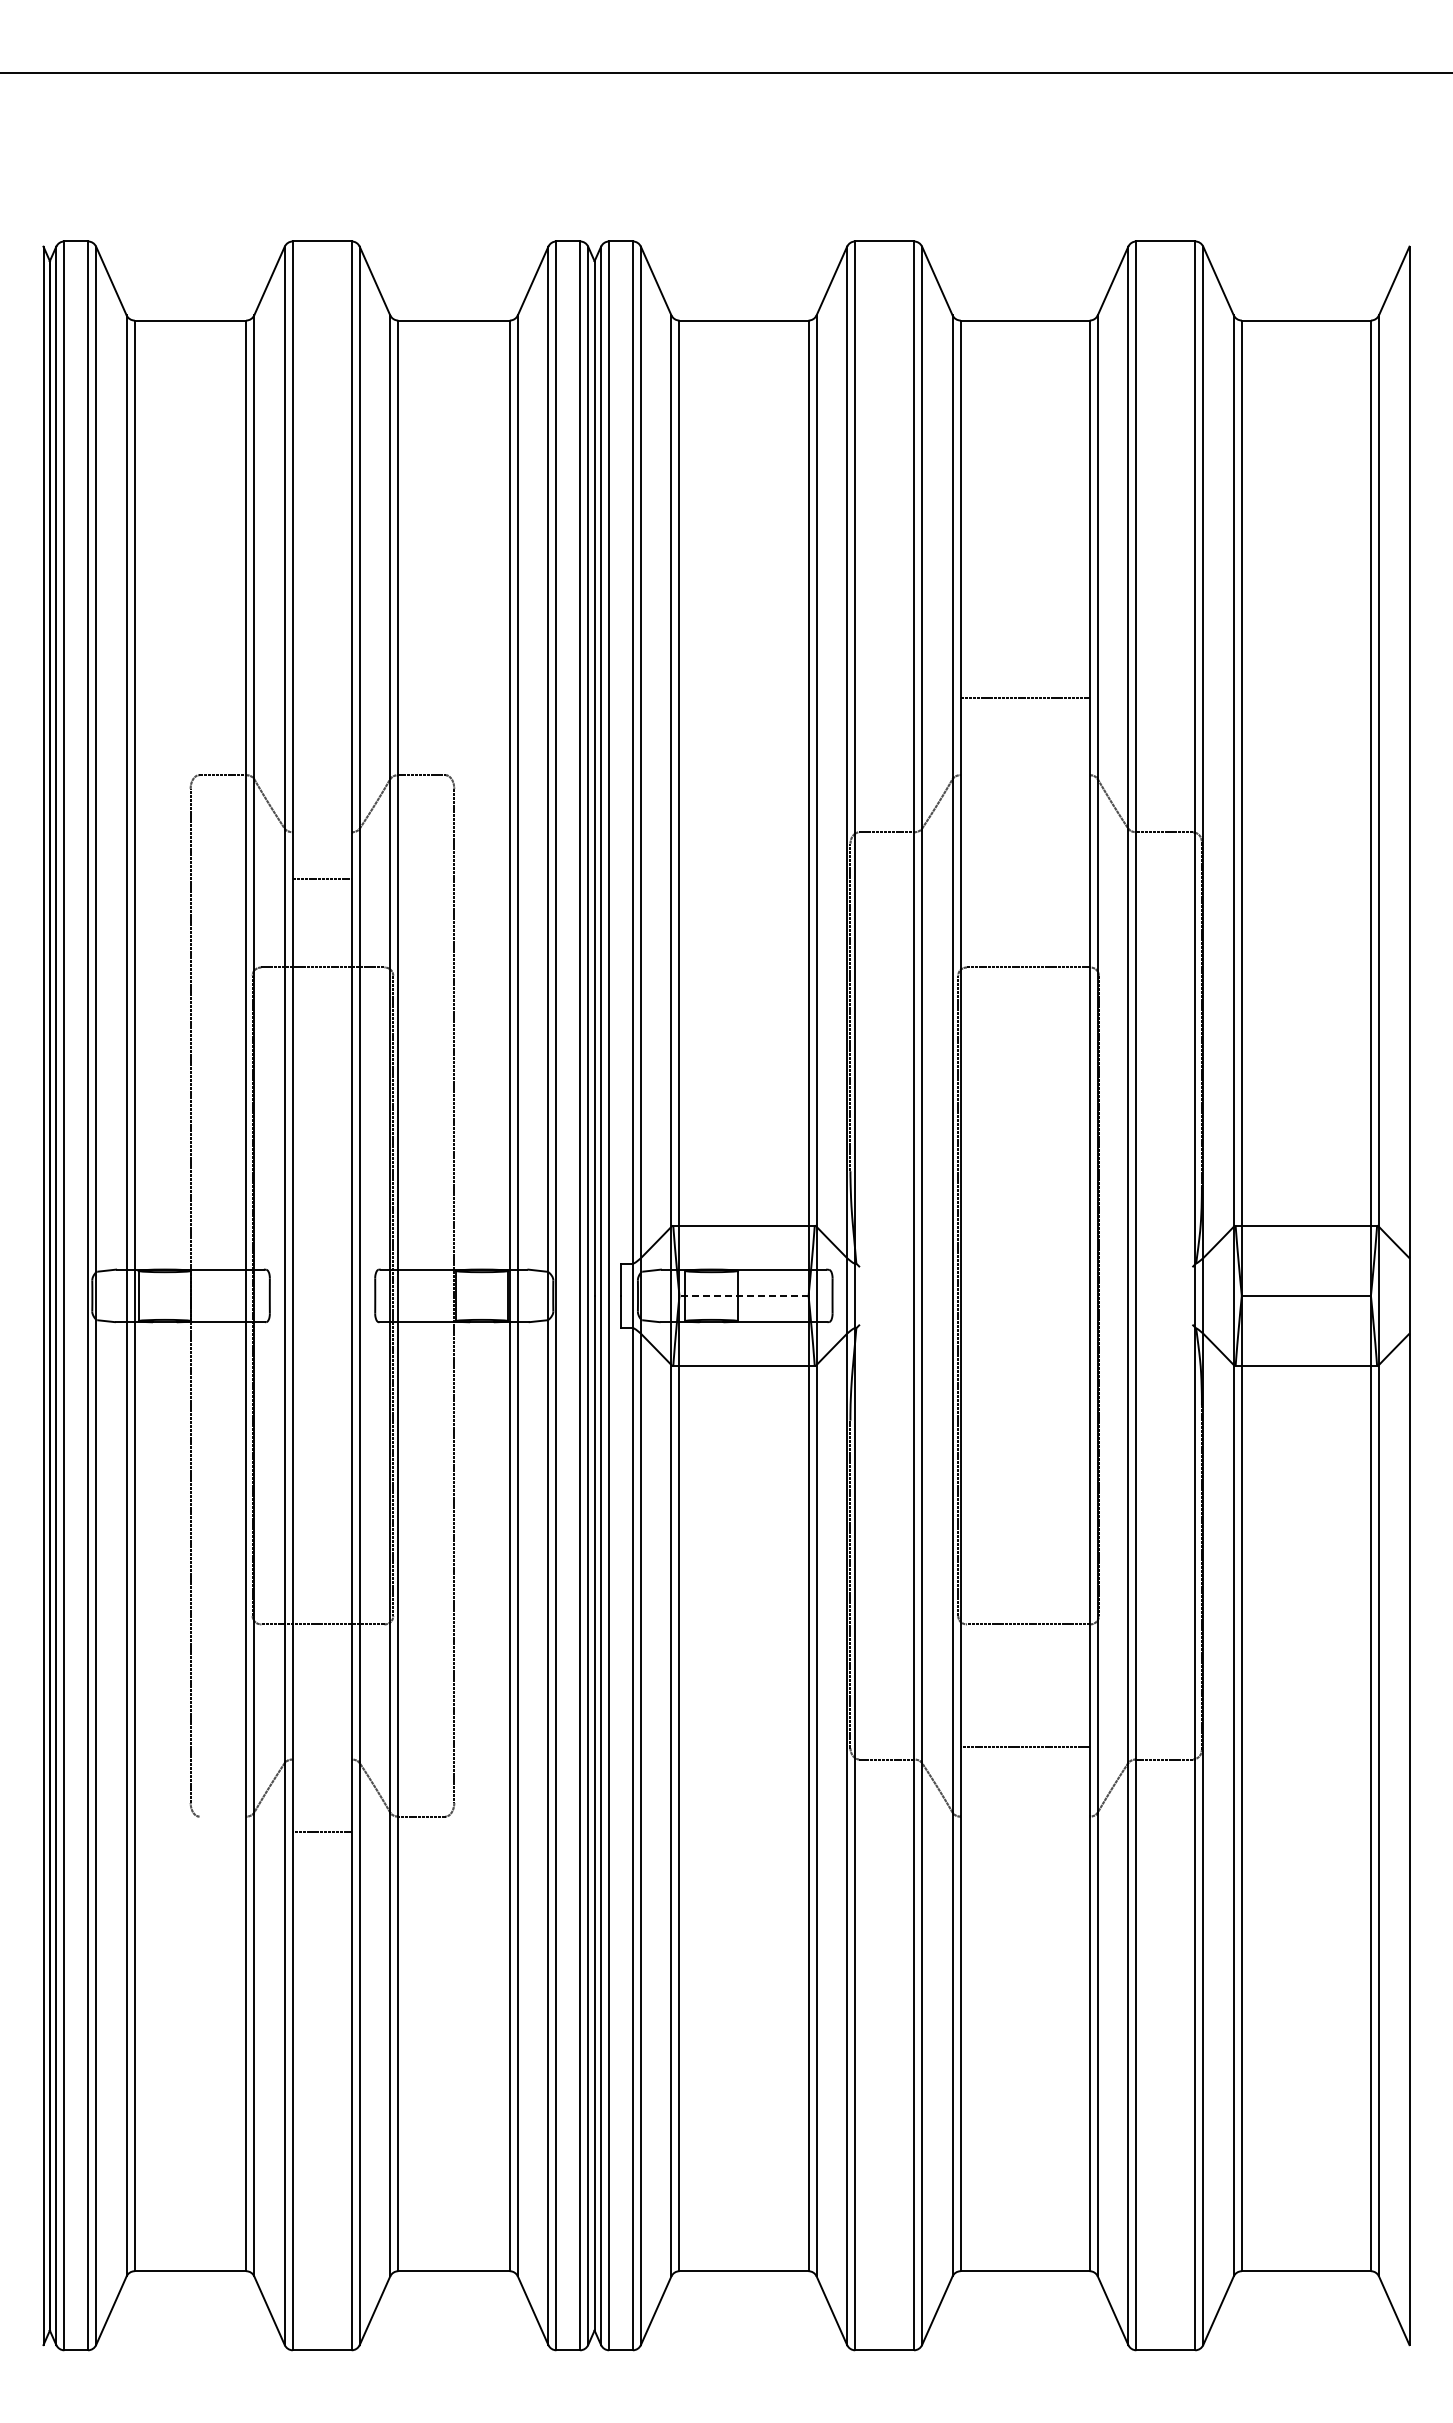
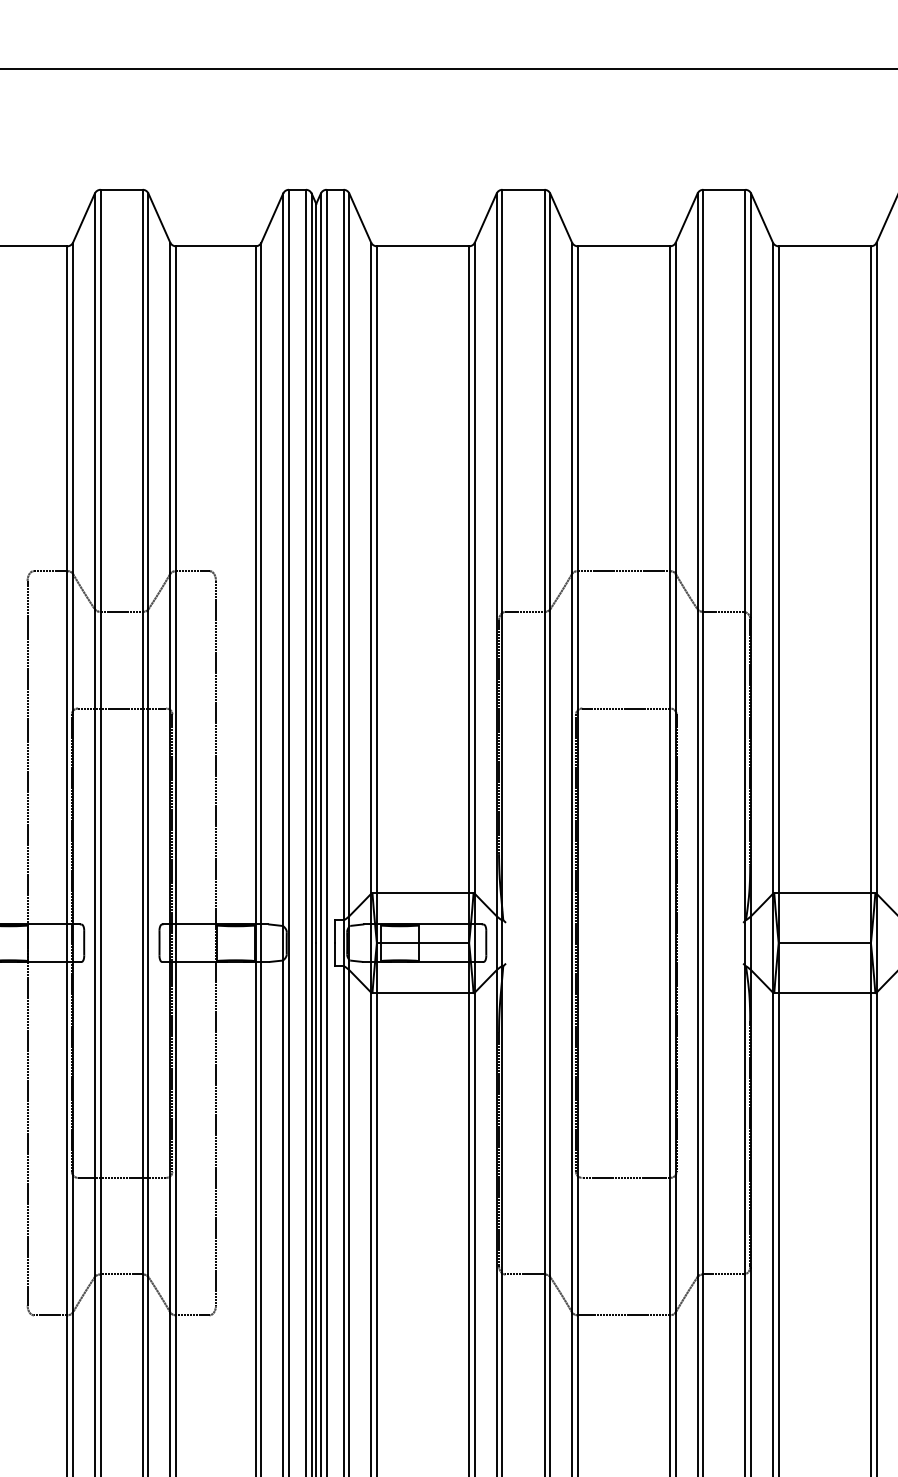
line: (1024, 698) -> (623, 571), moved
line: (321, 879) -> (121, 612), moved
line: (744, 1295) -> (423, 942), dashed -> solid
line: (1024, 1746) -> (623, 1315), moved
line: (222, 1816) -> (50, 1315), added
line: (321, 1831) -> (121, 1274), moved

